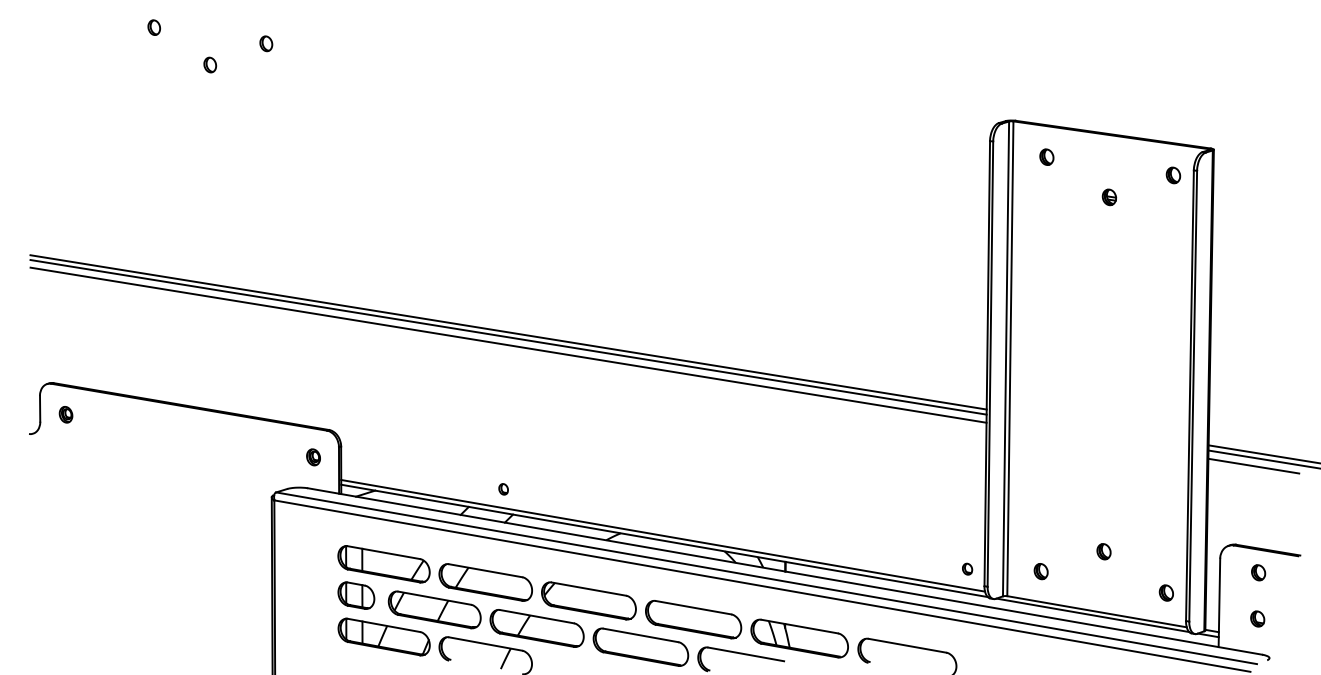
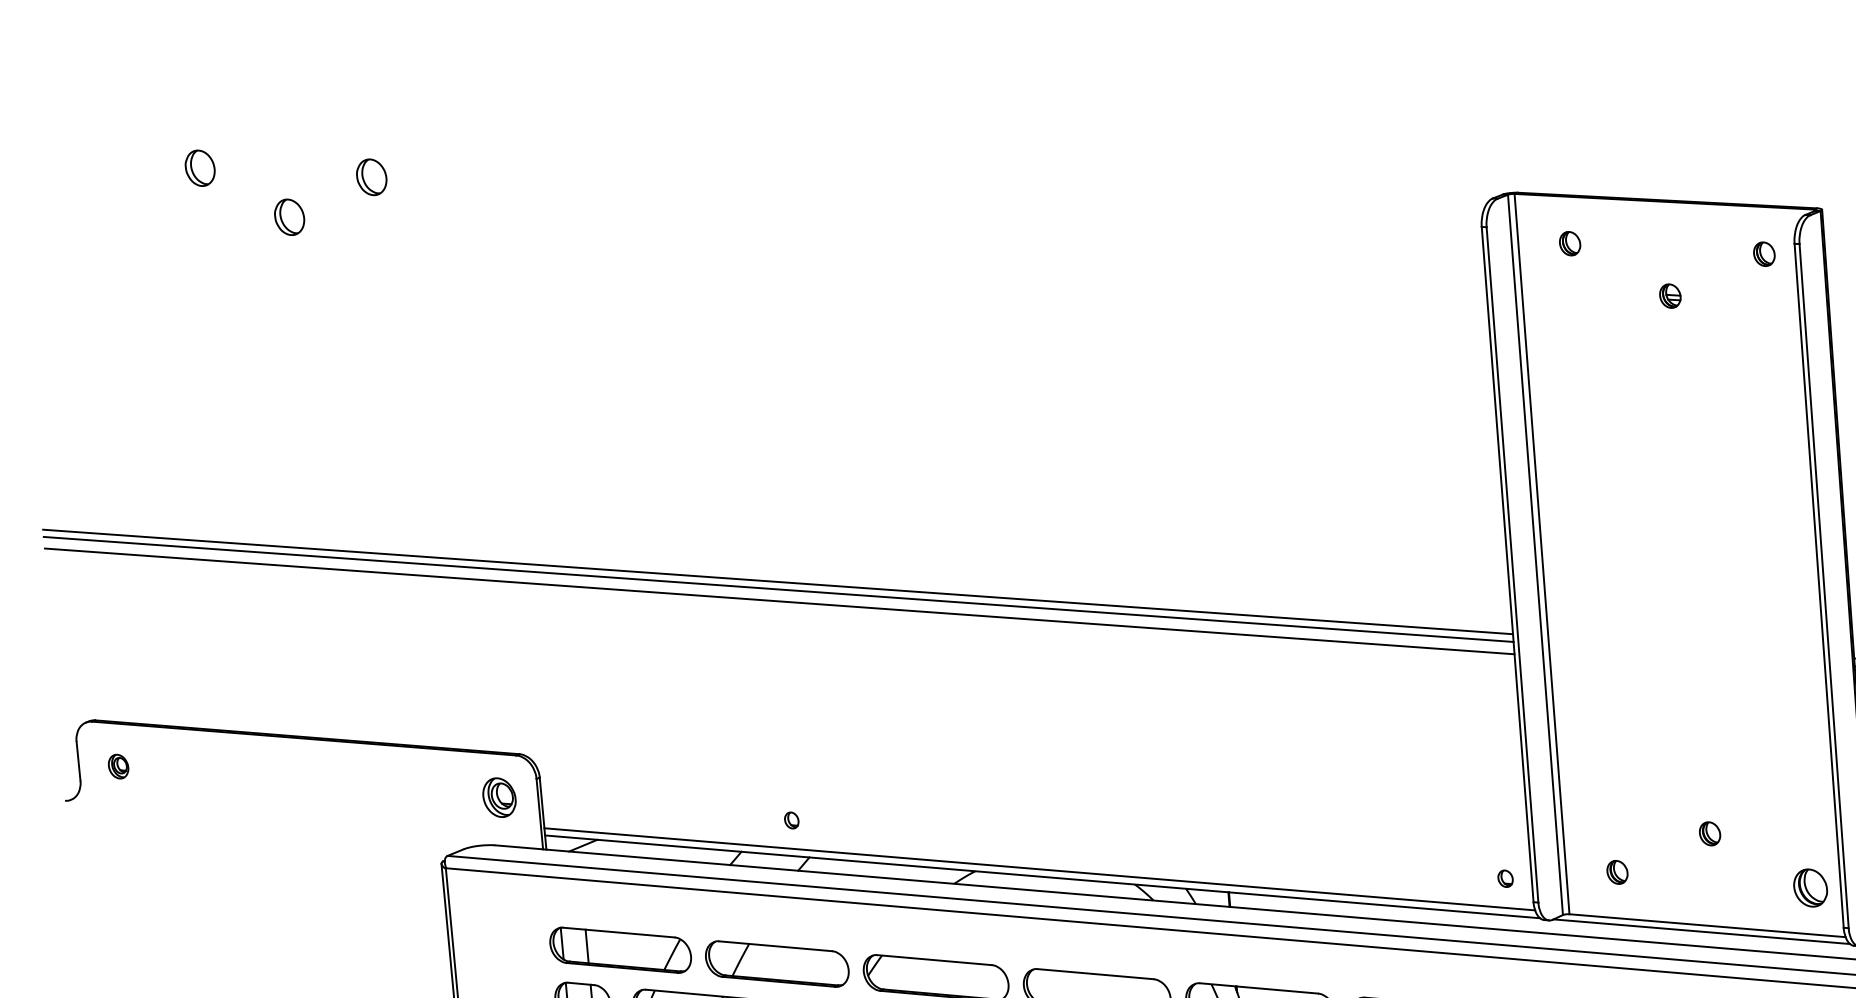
part: (153, 27) -> (198, 167), size x1.6
part: (266, 43) -> (372, 176), size x1.6
part: (210, 64) -> (290, 216), size x1.6
part: (313, 457) -> (499, 797), size x1.6
part: (1165, 592) -> (1808, 887), size x1.6

